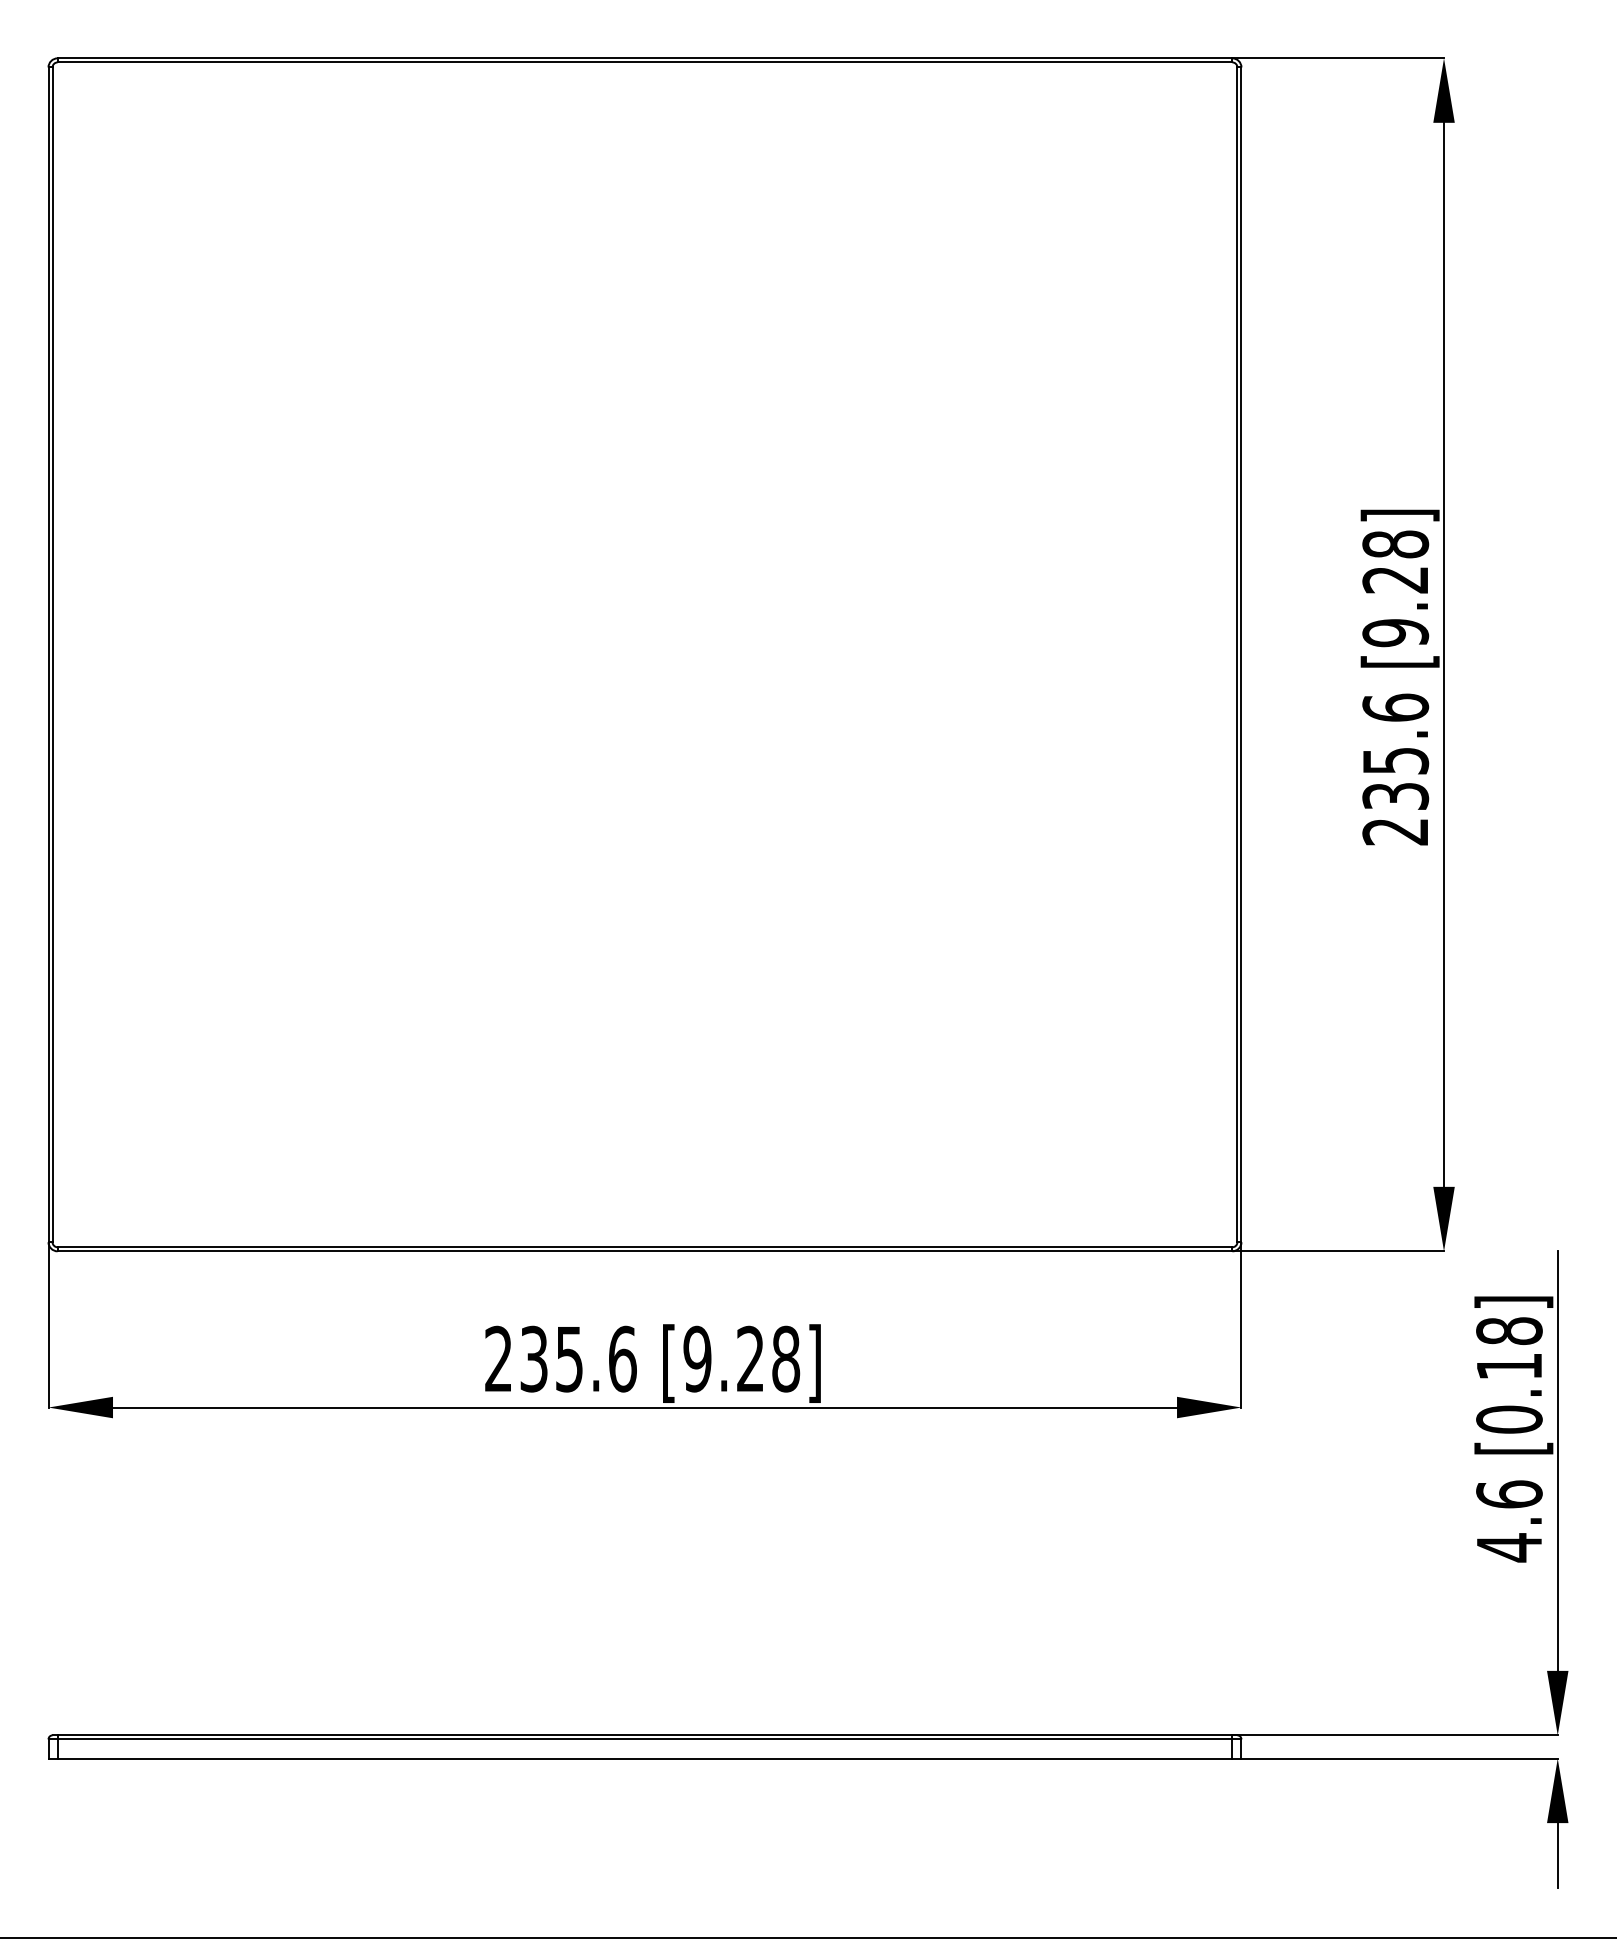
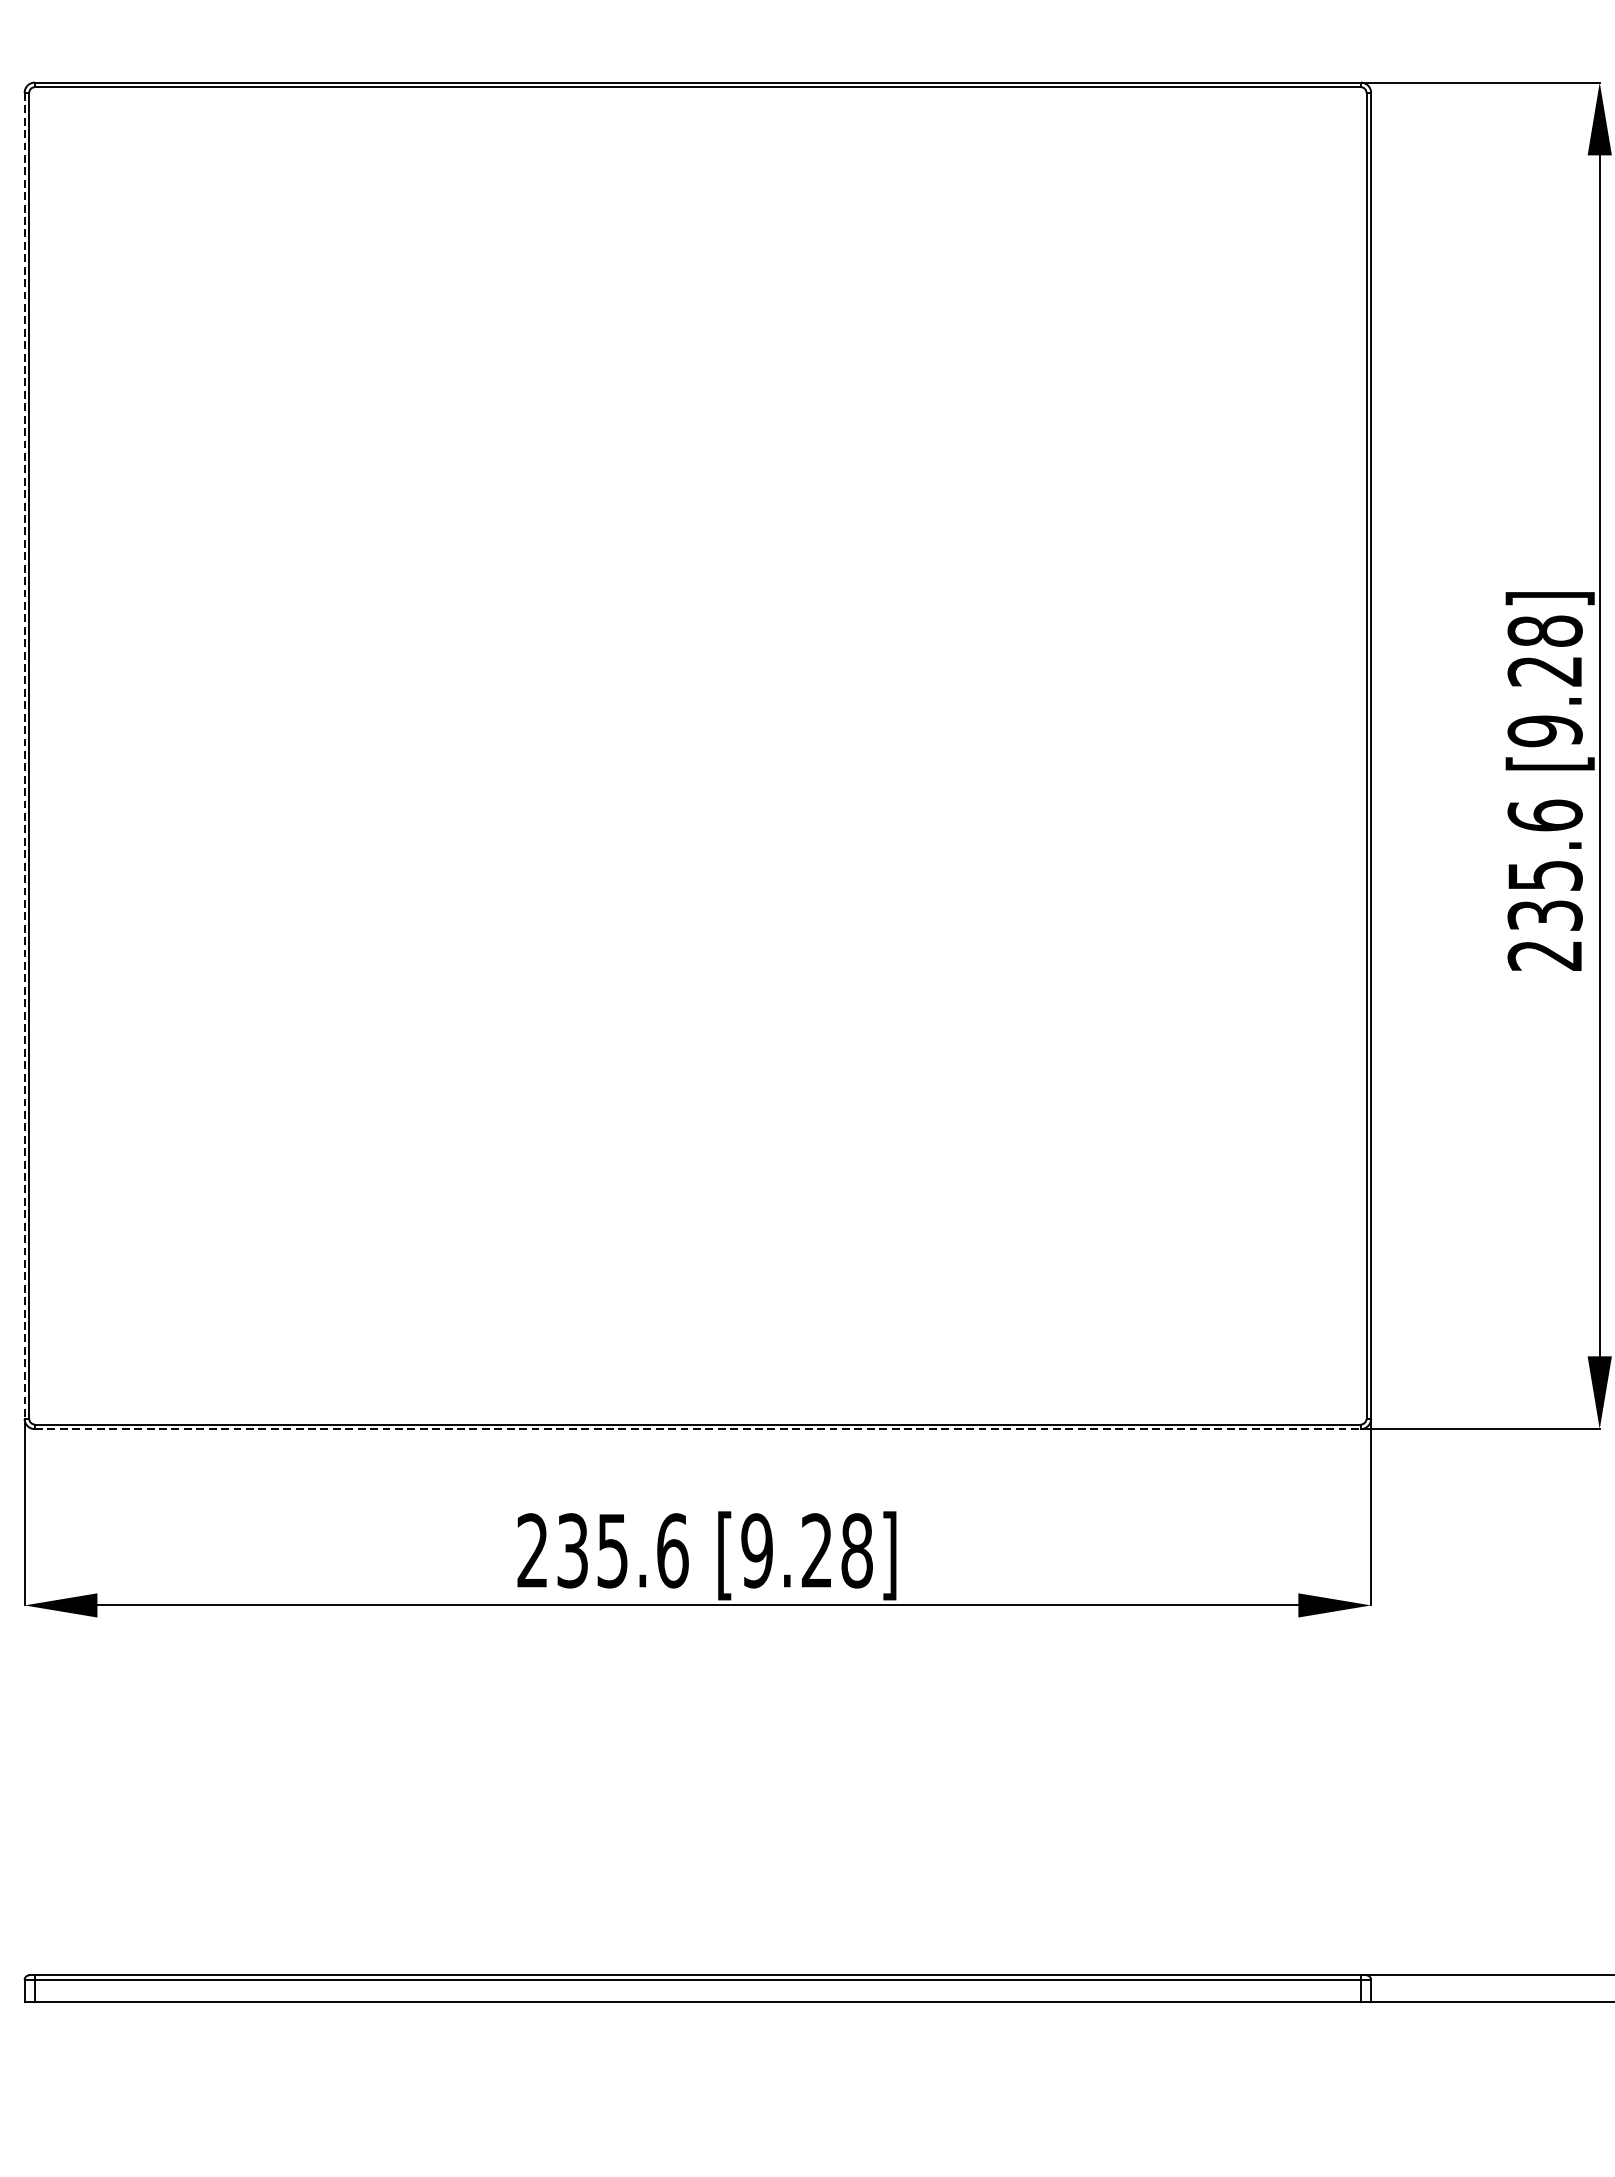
line: (48, 655) -> (24, 756), solid -> dashed
line: (645, 1251) -> (698, 1429), solid -> dashed

